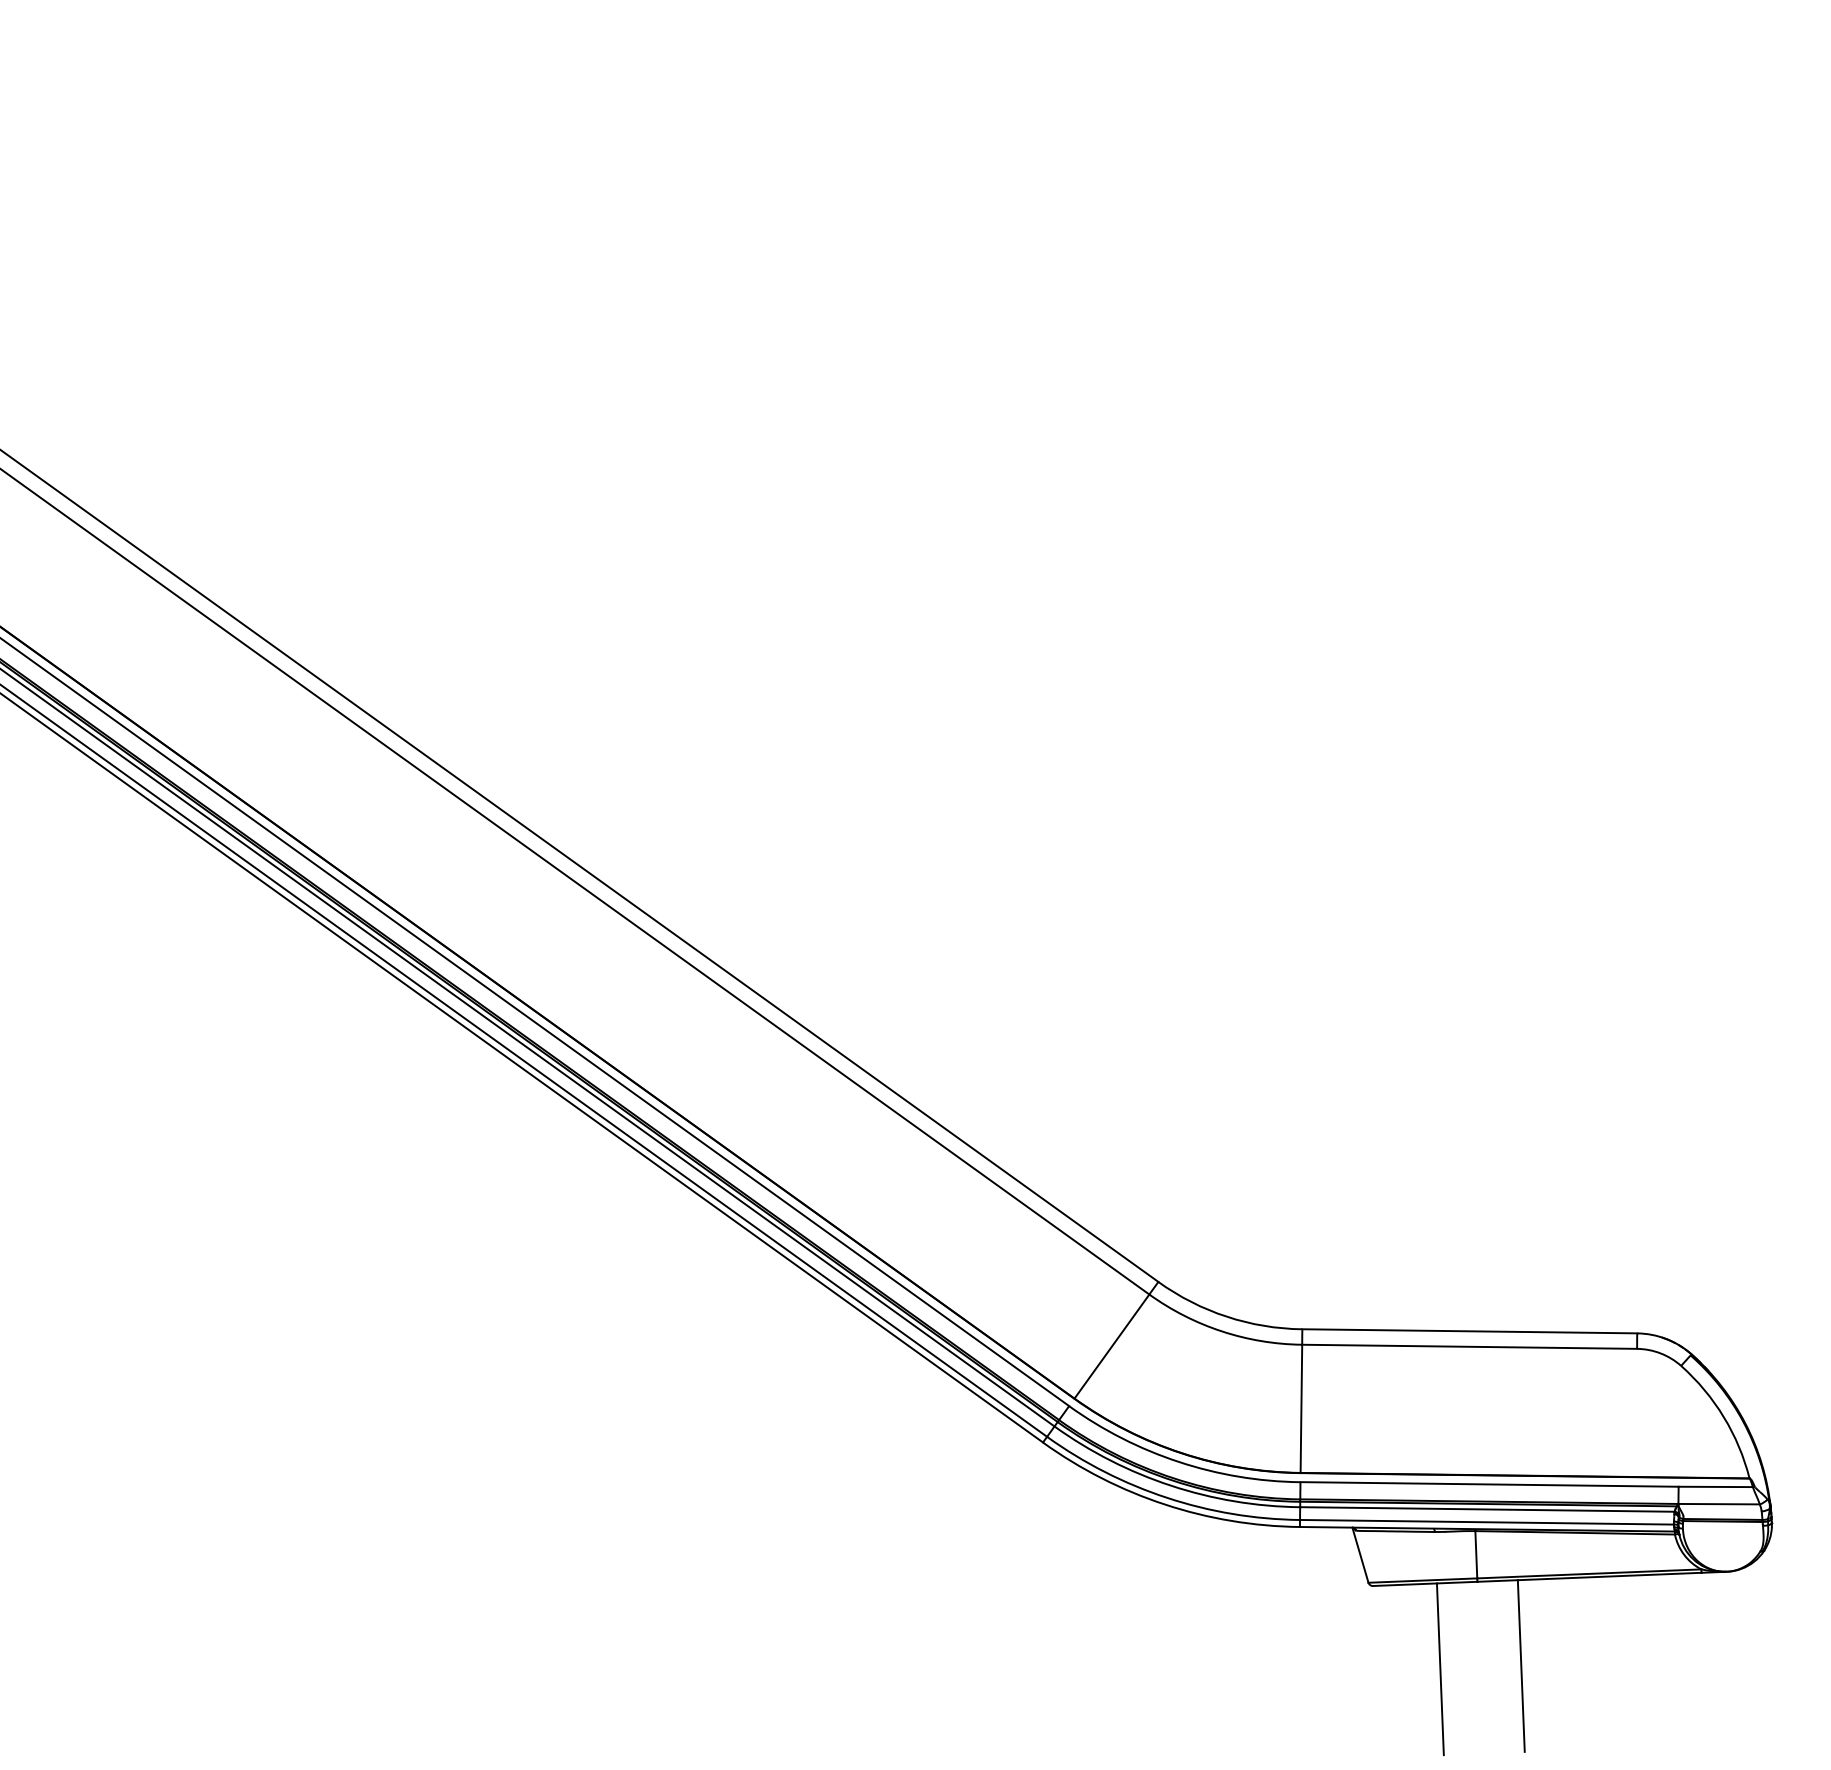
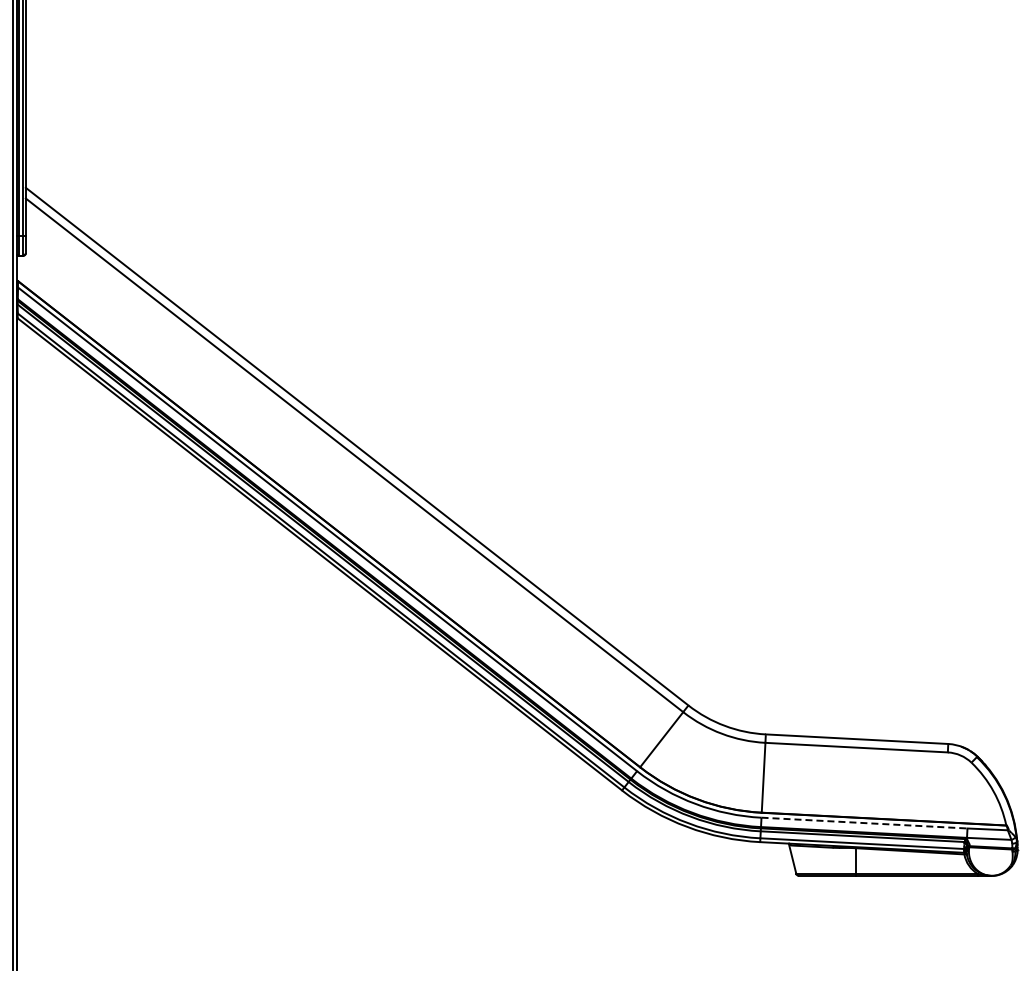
line: (1491, 1485) -> (865, 823), solid -> dashed
line: (1520, 1665) -> (877, 922), removed
line: (1440, 1668) -> (833, 922), removed

